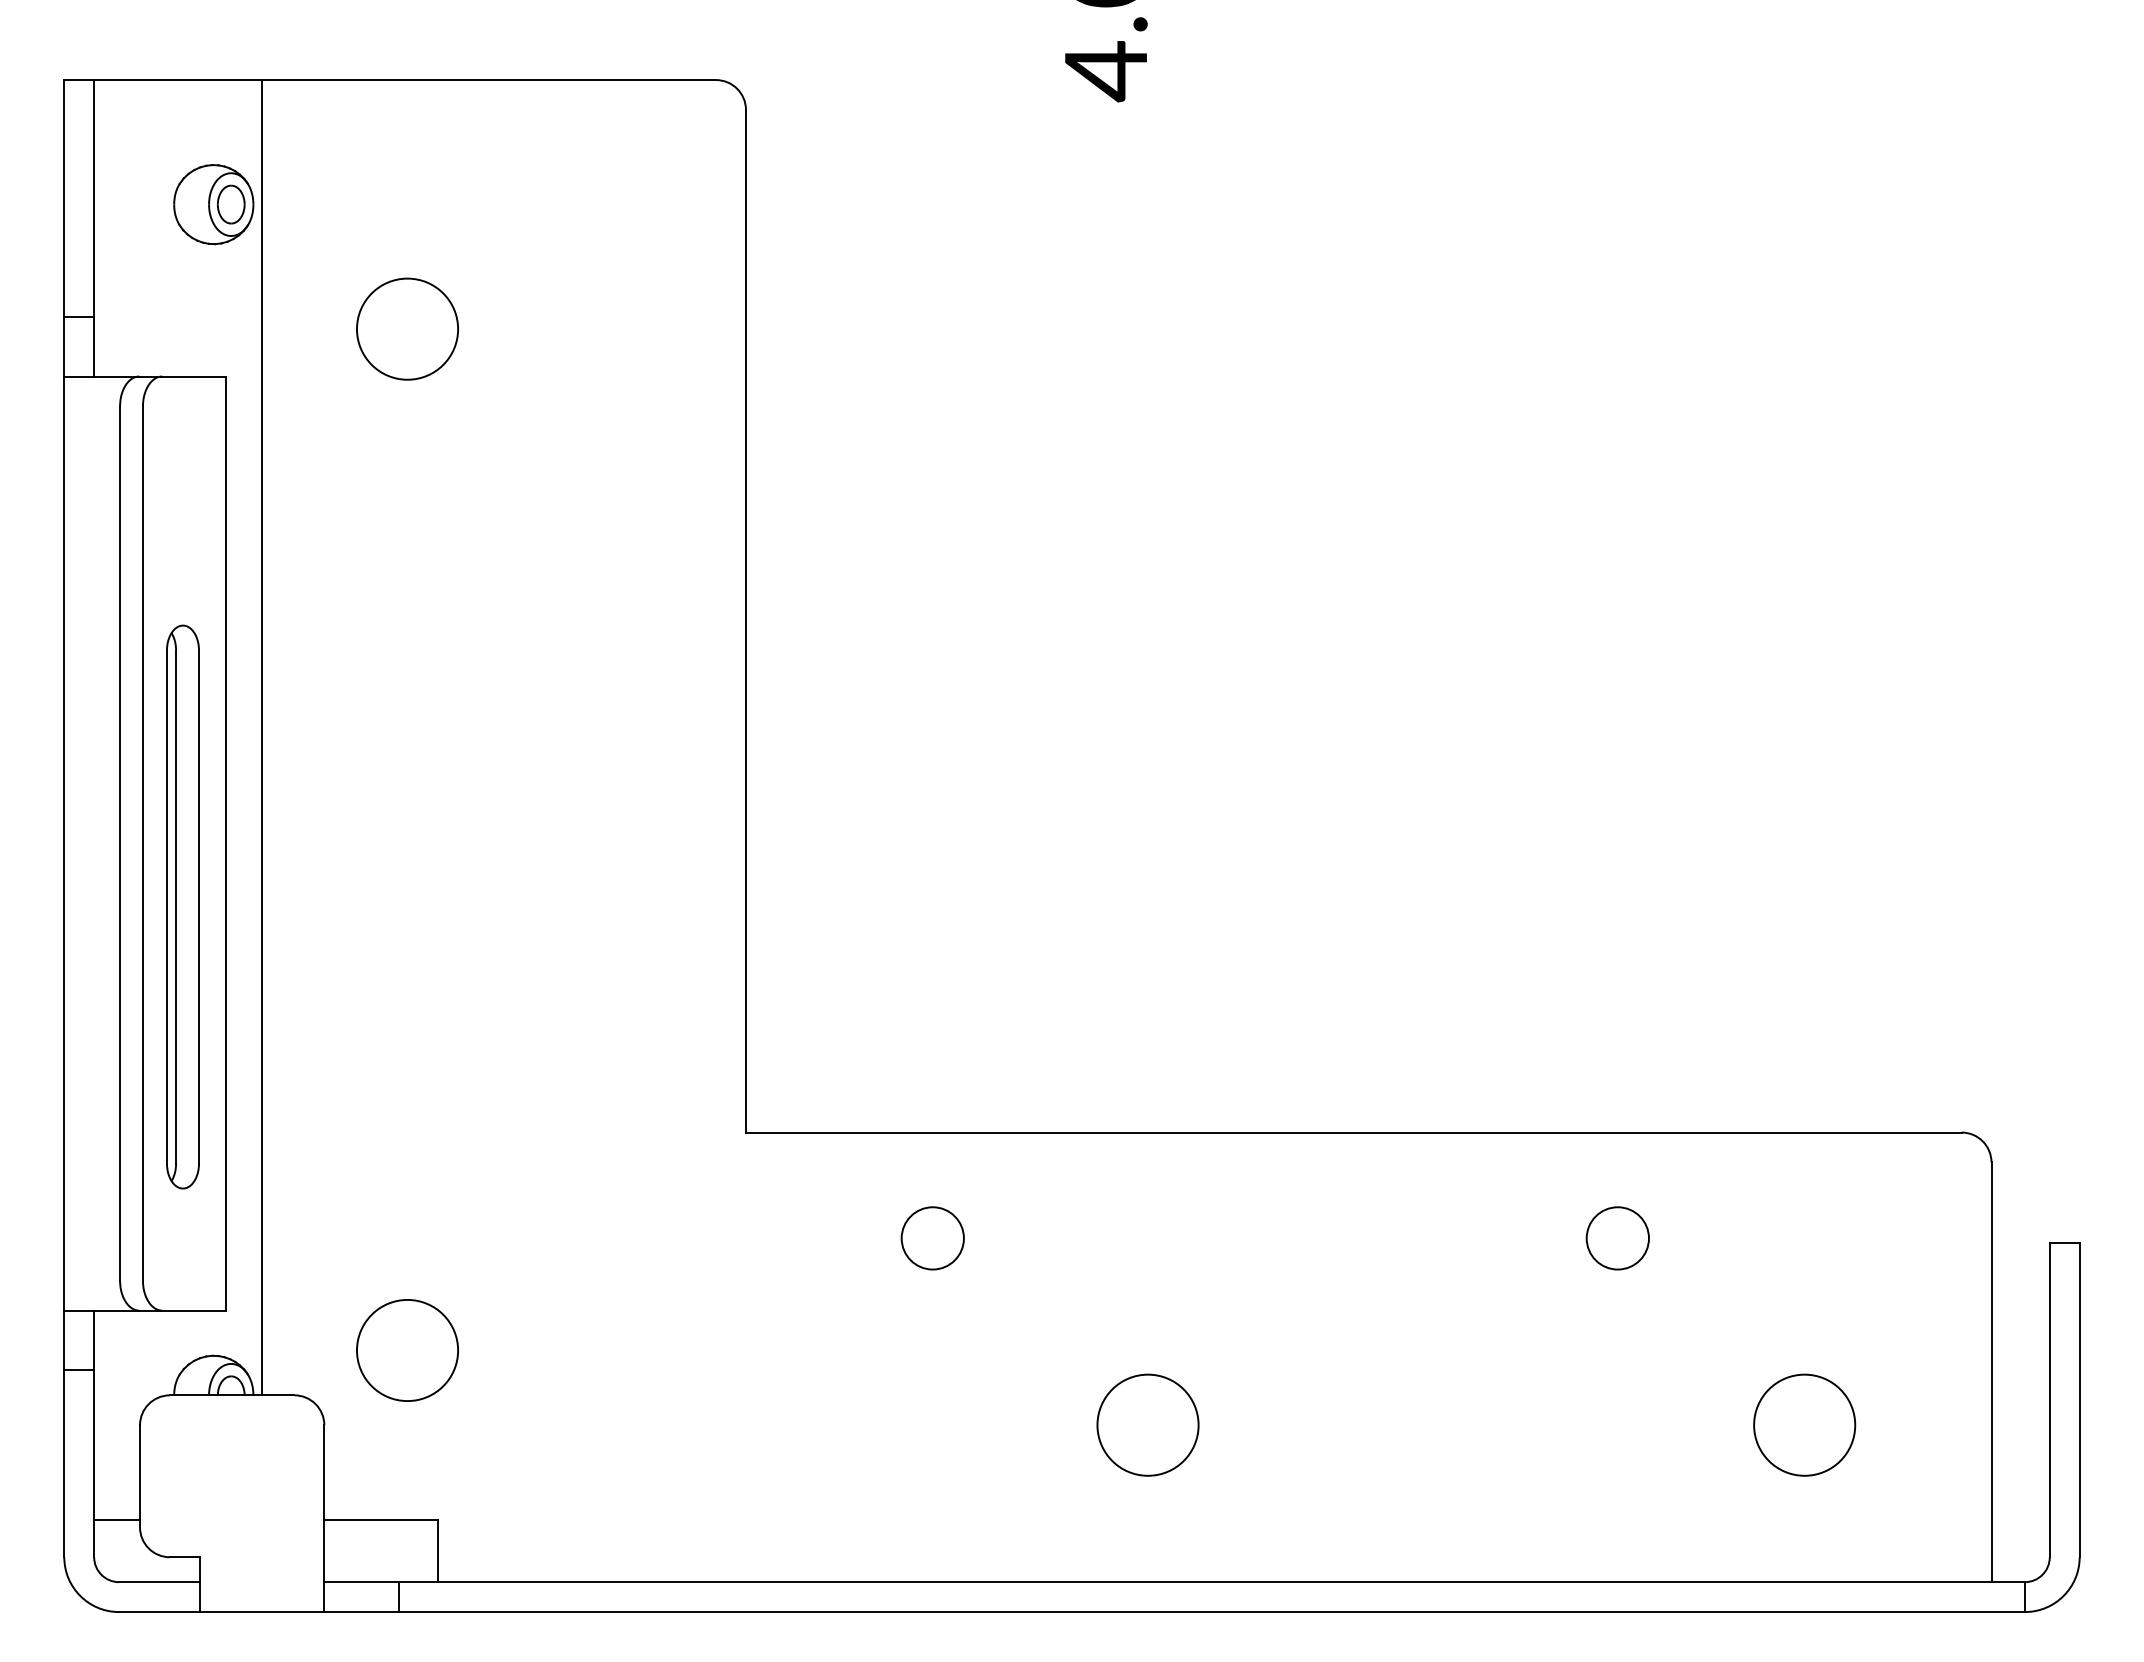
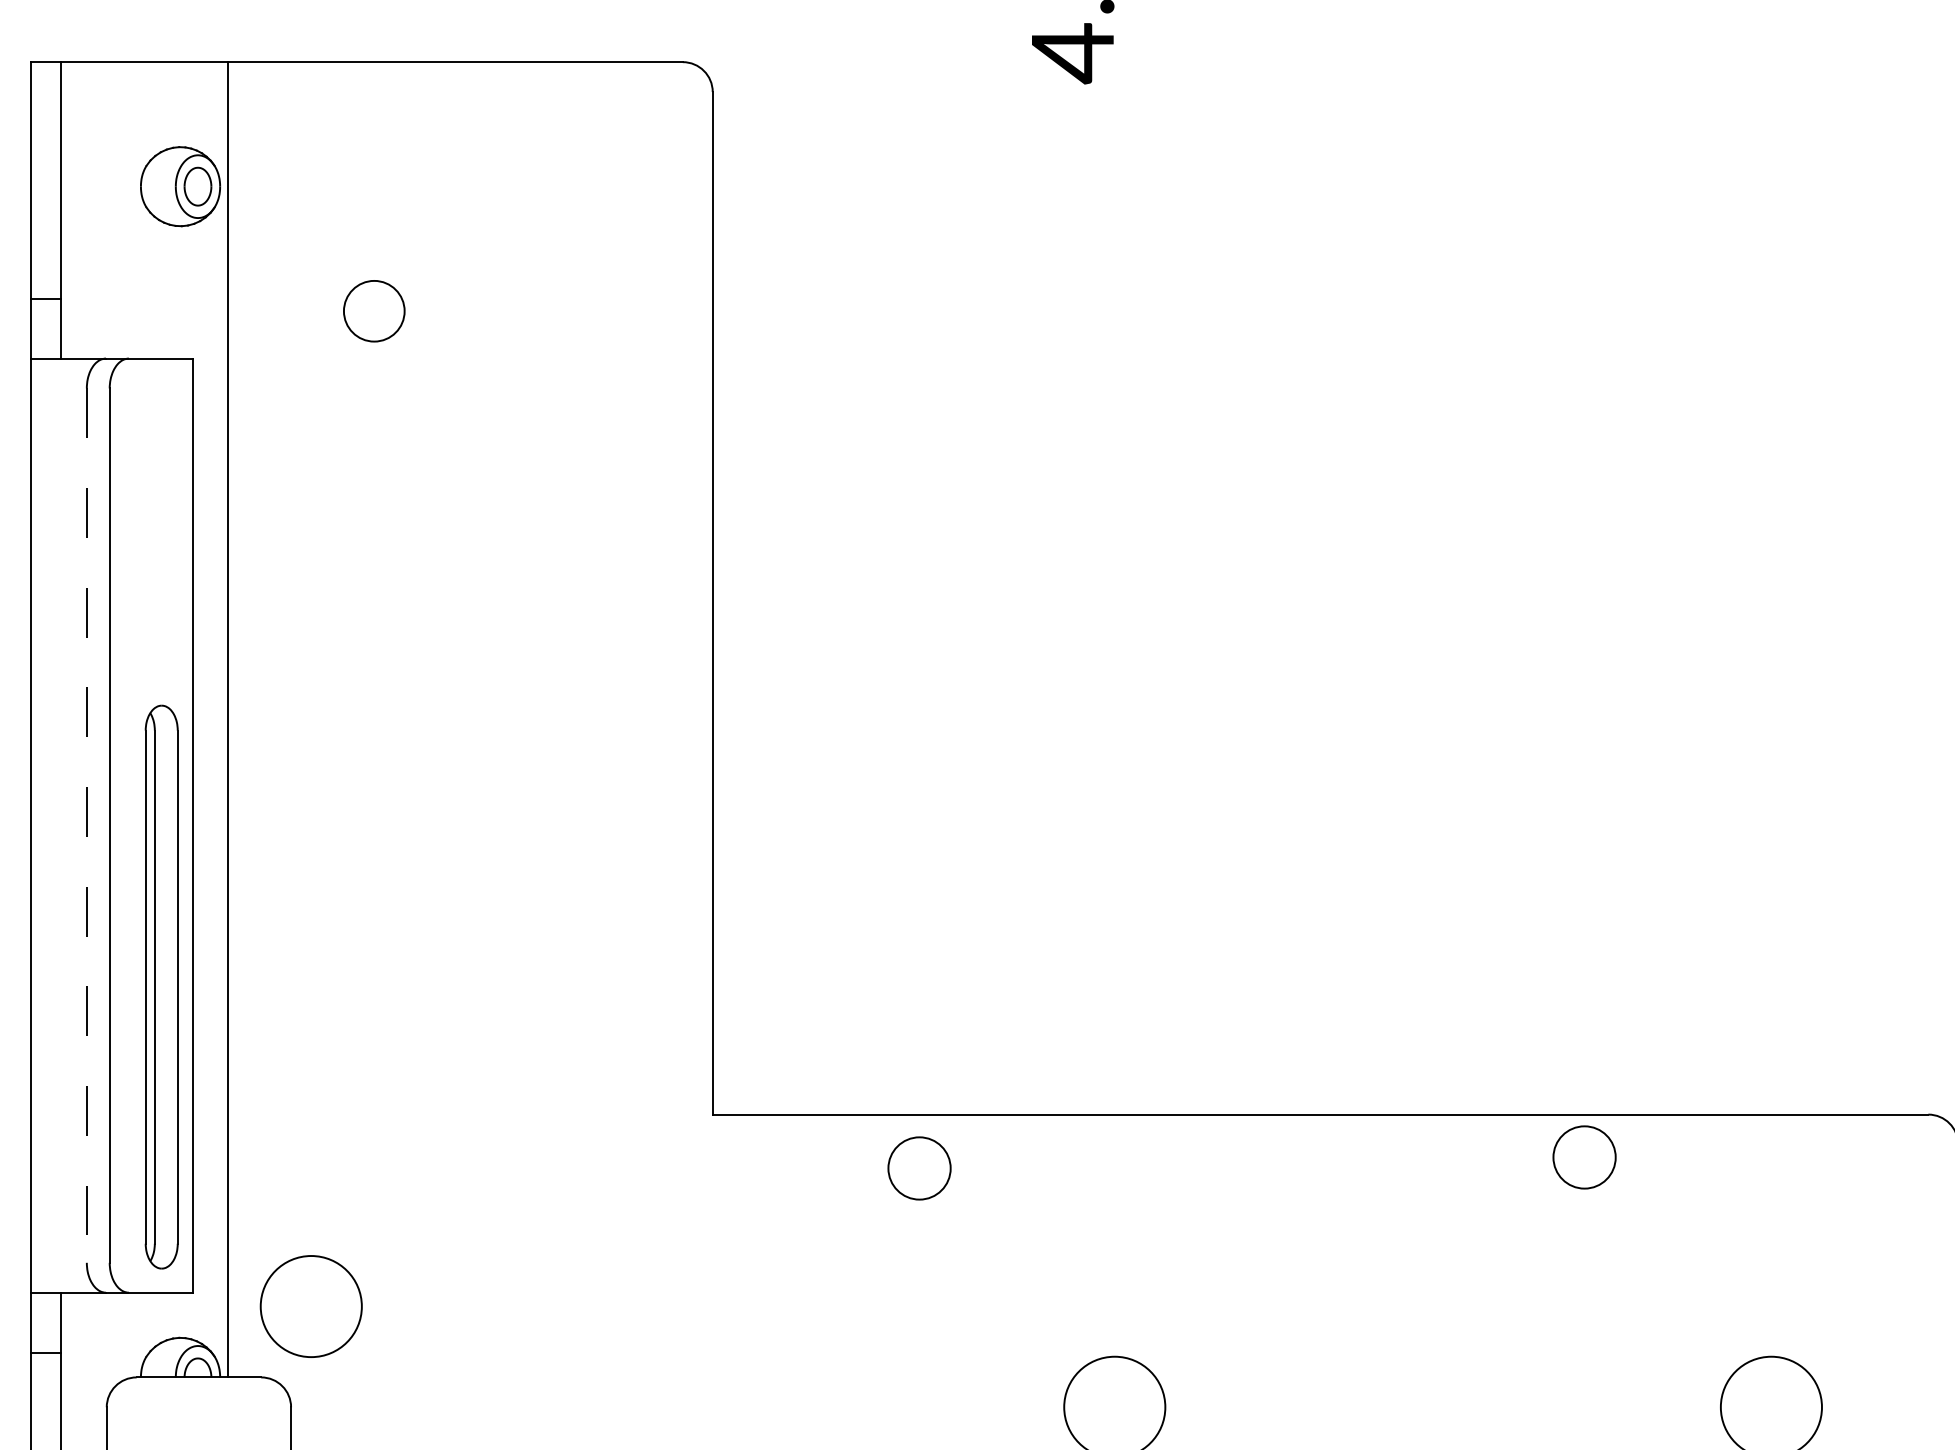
circle: (407, 328) -> (374, 310), size x0.6
line: (120, 844) -> (87, 826), solid -> dashed
part: (182, 906) -> (161, 986), moved
circle: (932, 1238) -> (919, 1168), moved
circle: (1617, 1238) -> (1584, 1157), moved
circle: (407, 1350) -> (311, 1306), moved

